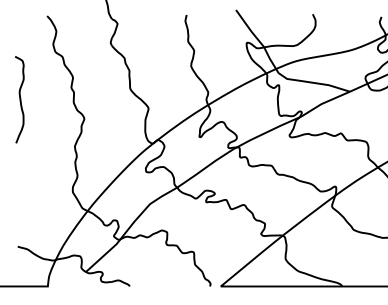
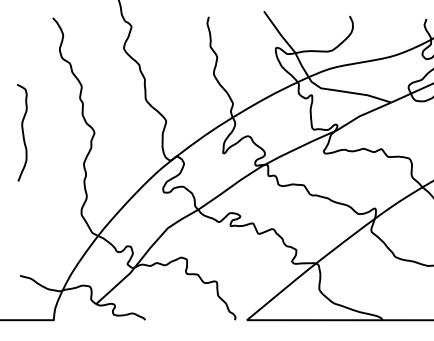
curve: (19, 99) -> (22, 132), moved

